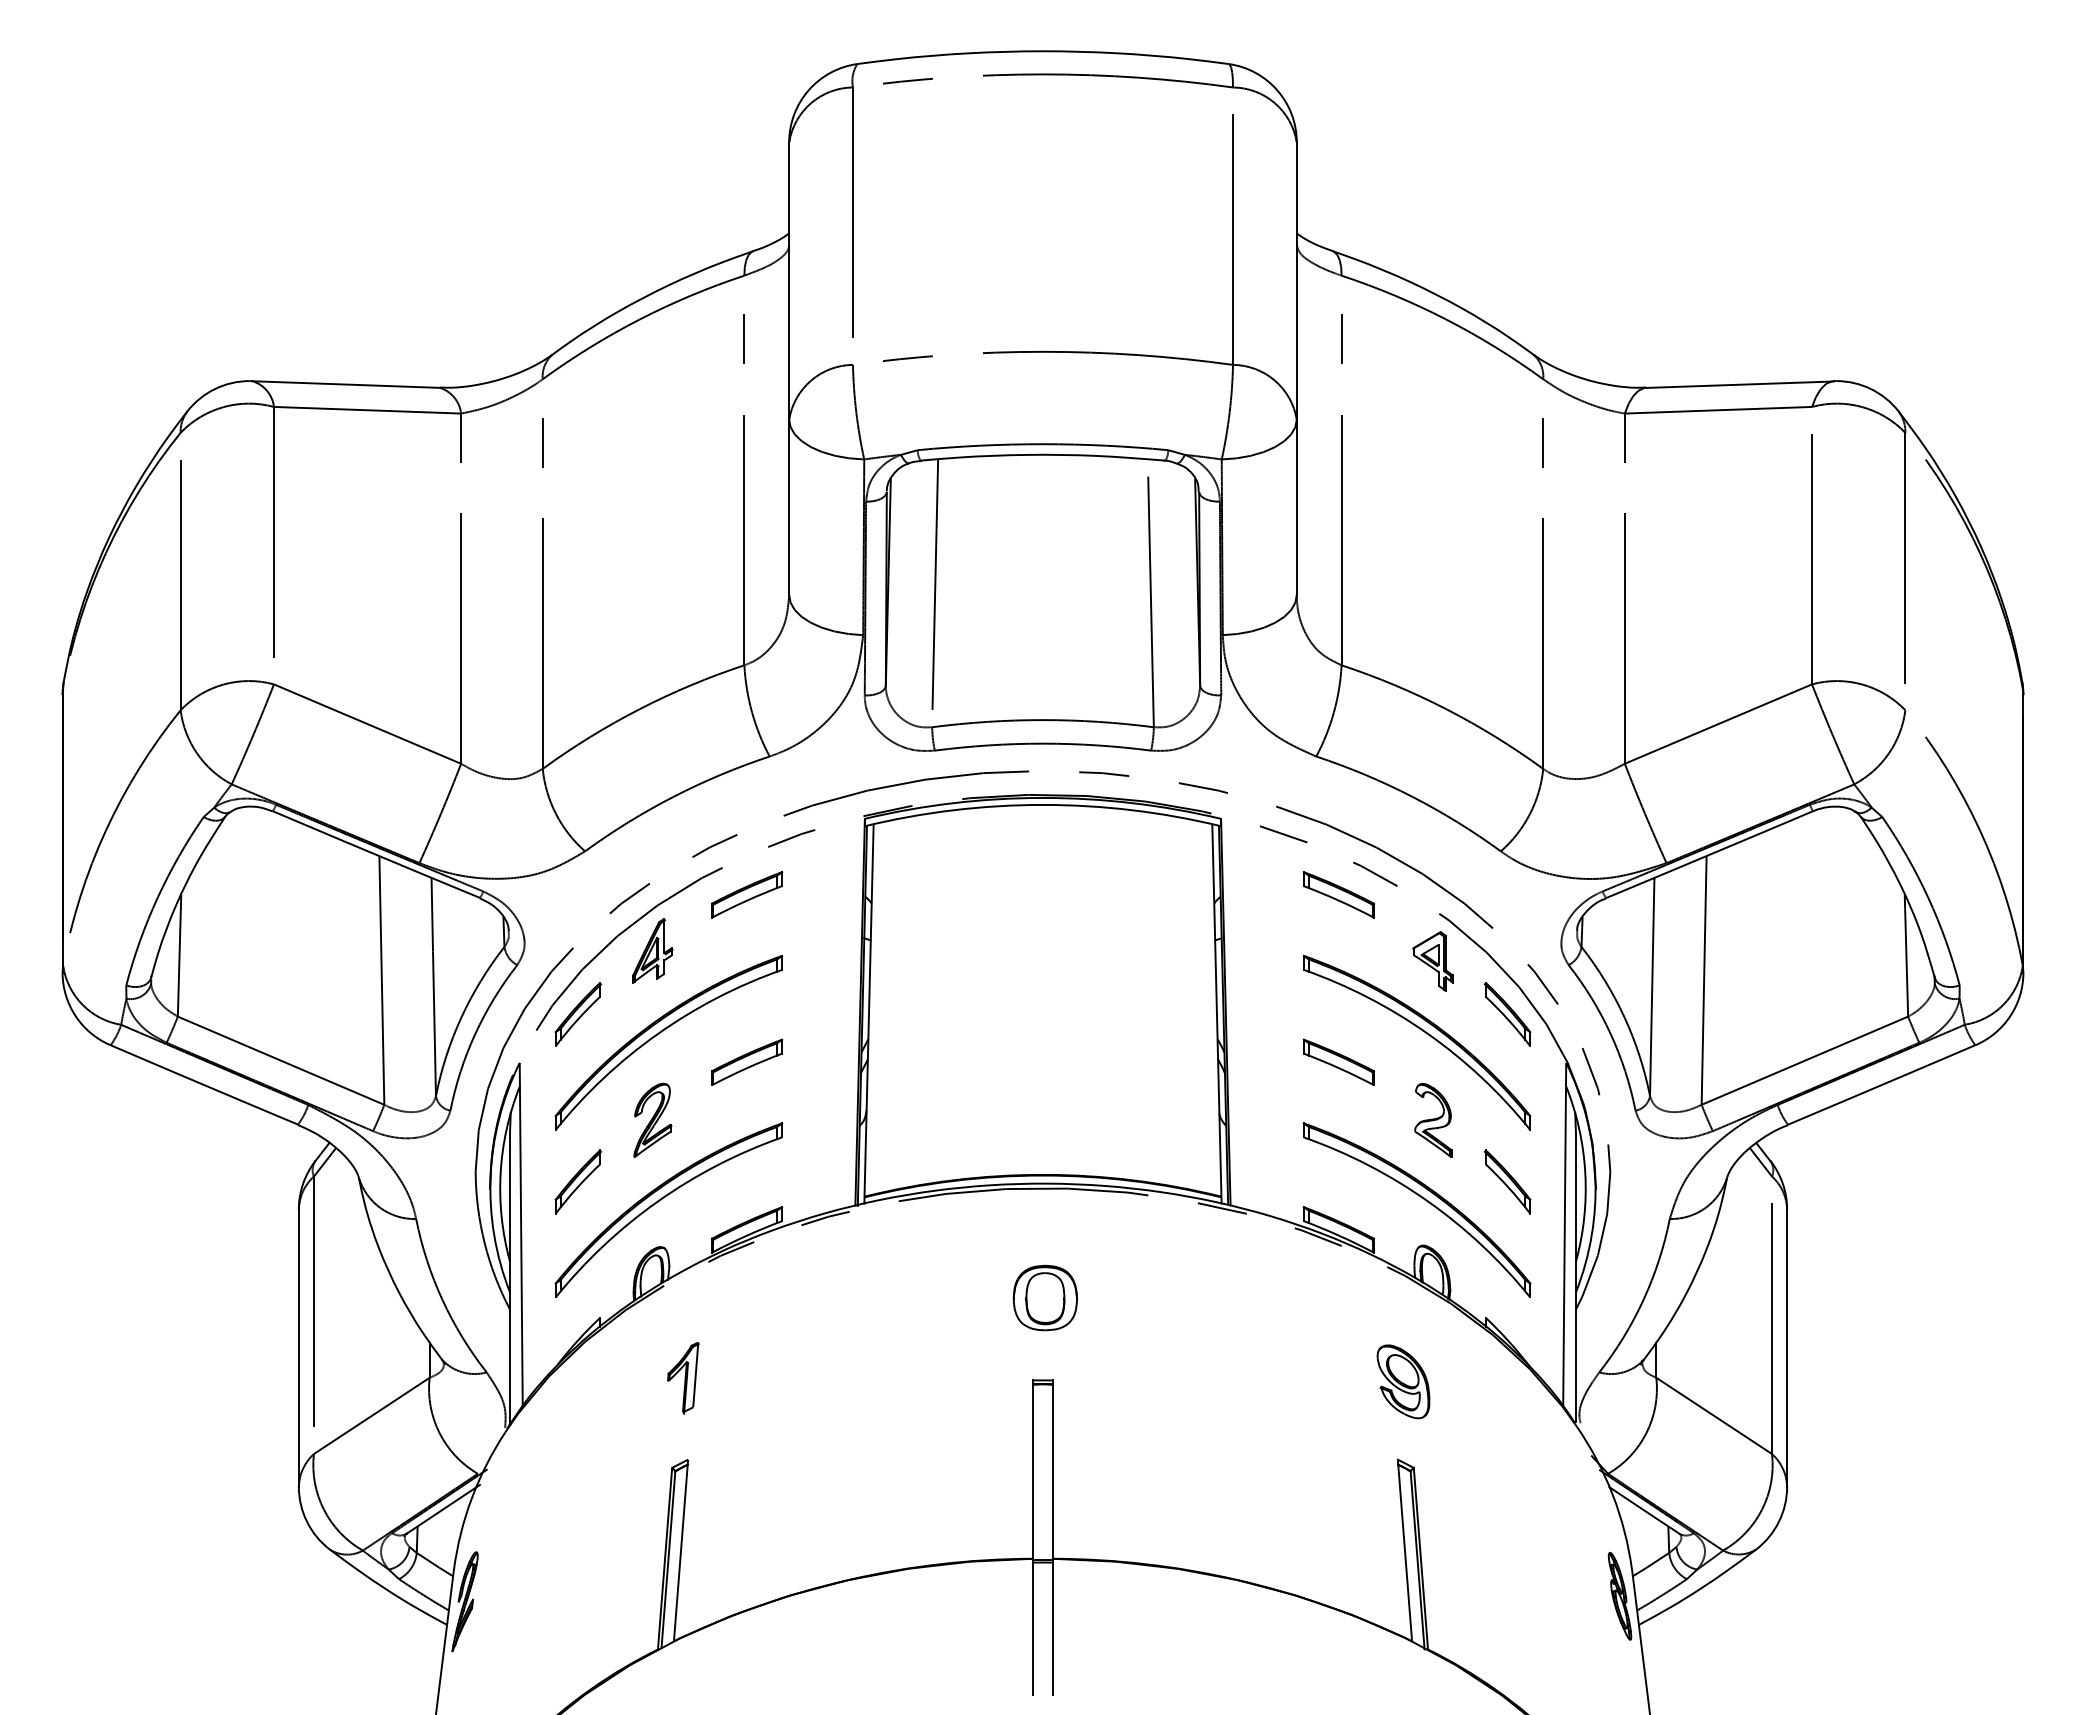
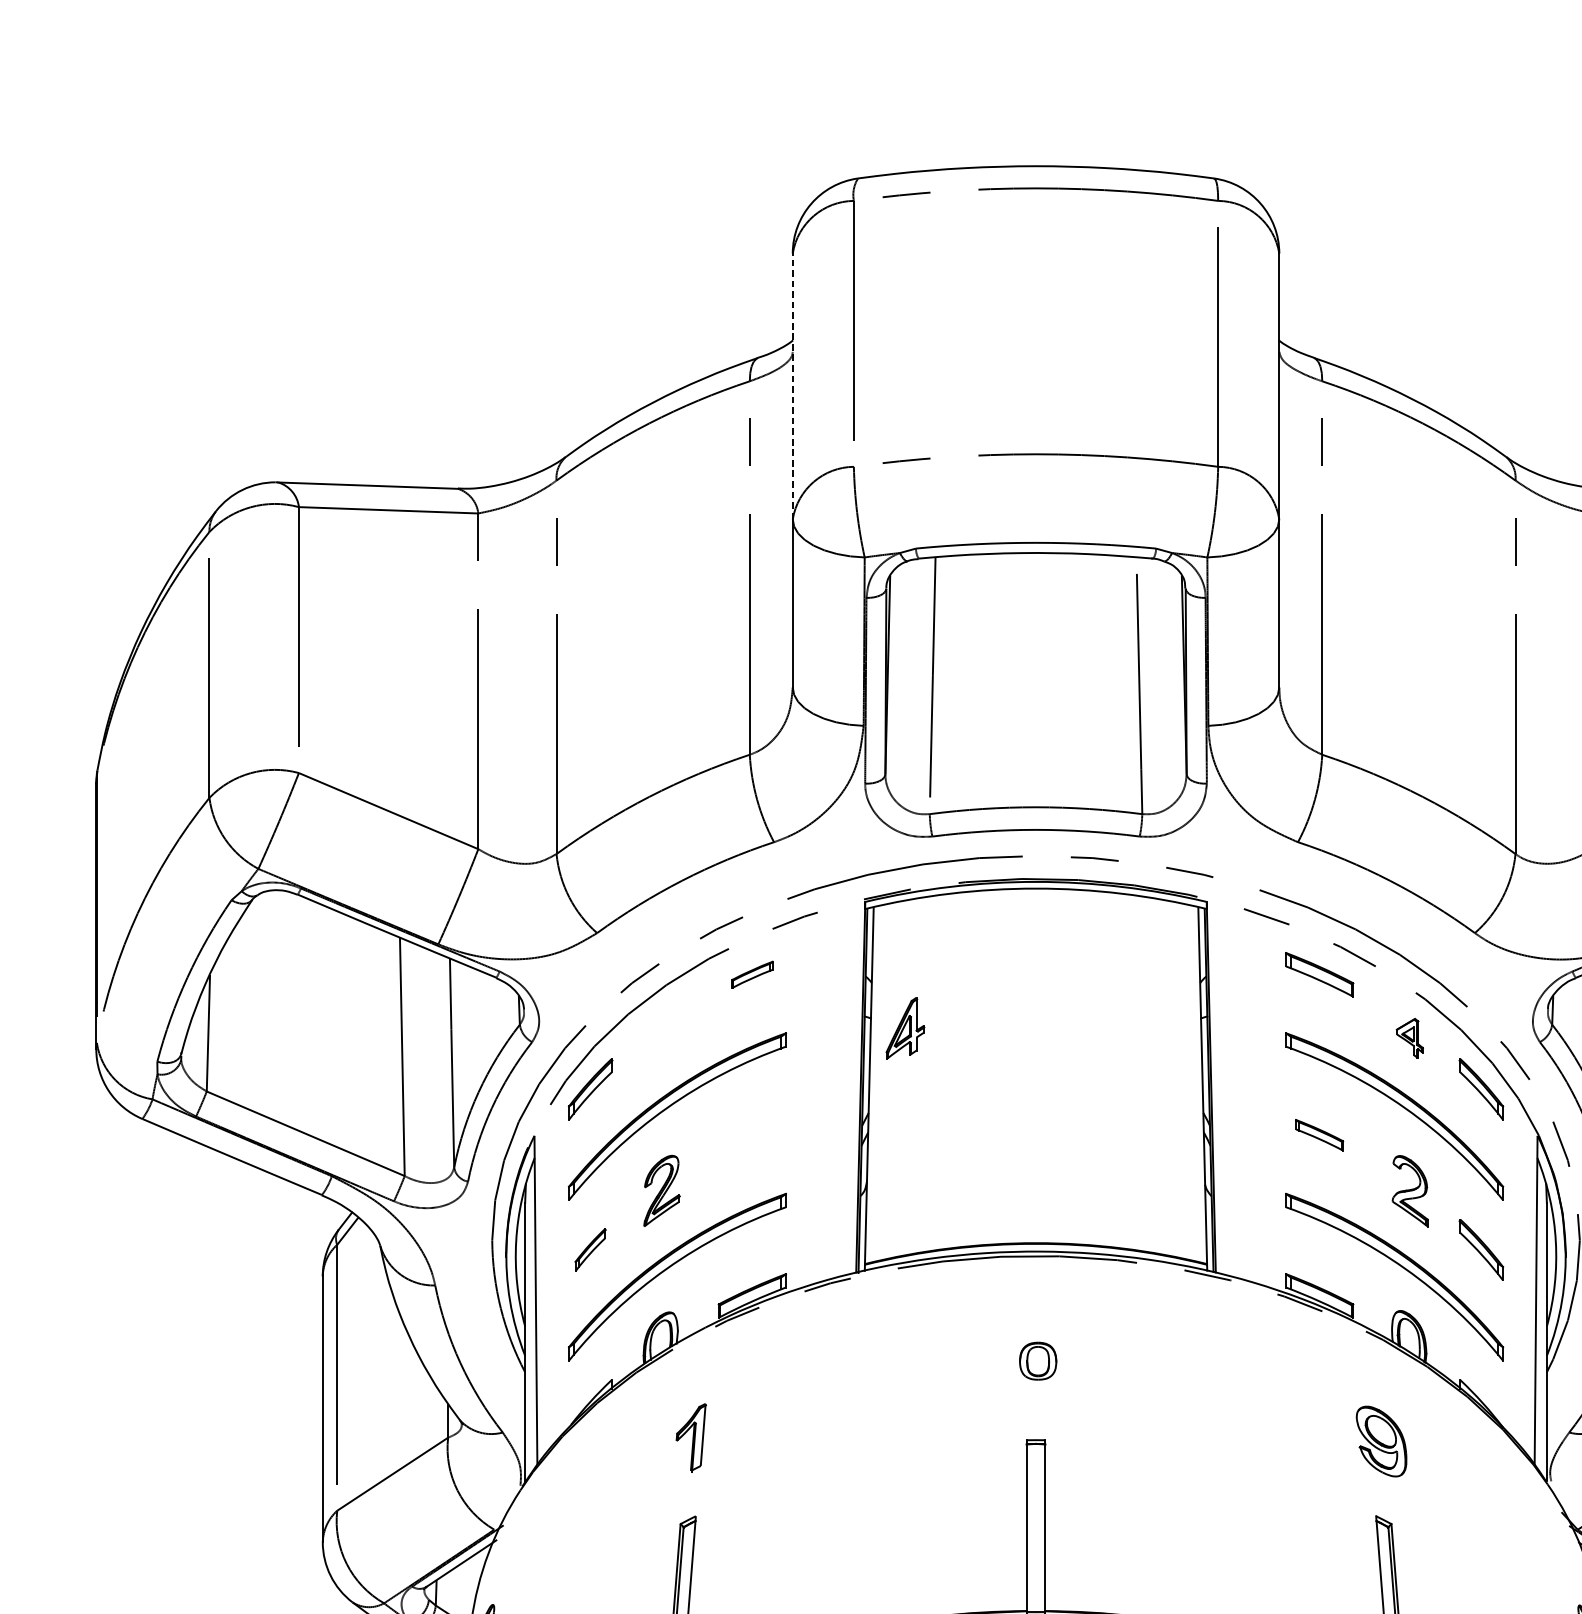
line: (789, 280) -> (793, 385), solid -> dashed
part: (747, 894) -> (752, 974), size x0.6
part: (652, 950) -> (905, 1028), moved
part: (1432, 961) -> (1409, 1038), size x0.7
part: (747, 1061) -> (752, 1134), removed
part: (1338, 1061) -> (1319, 1134), size x0.7
part: (578, 1181) -> (590, 1249), size x0.7
part: (1044, 1297) -> (1037, 1360), size x0.6

